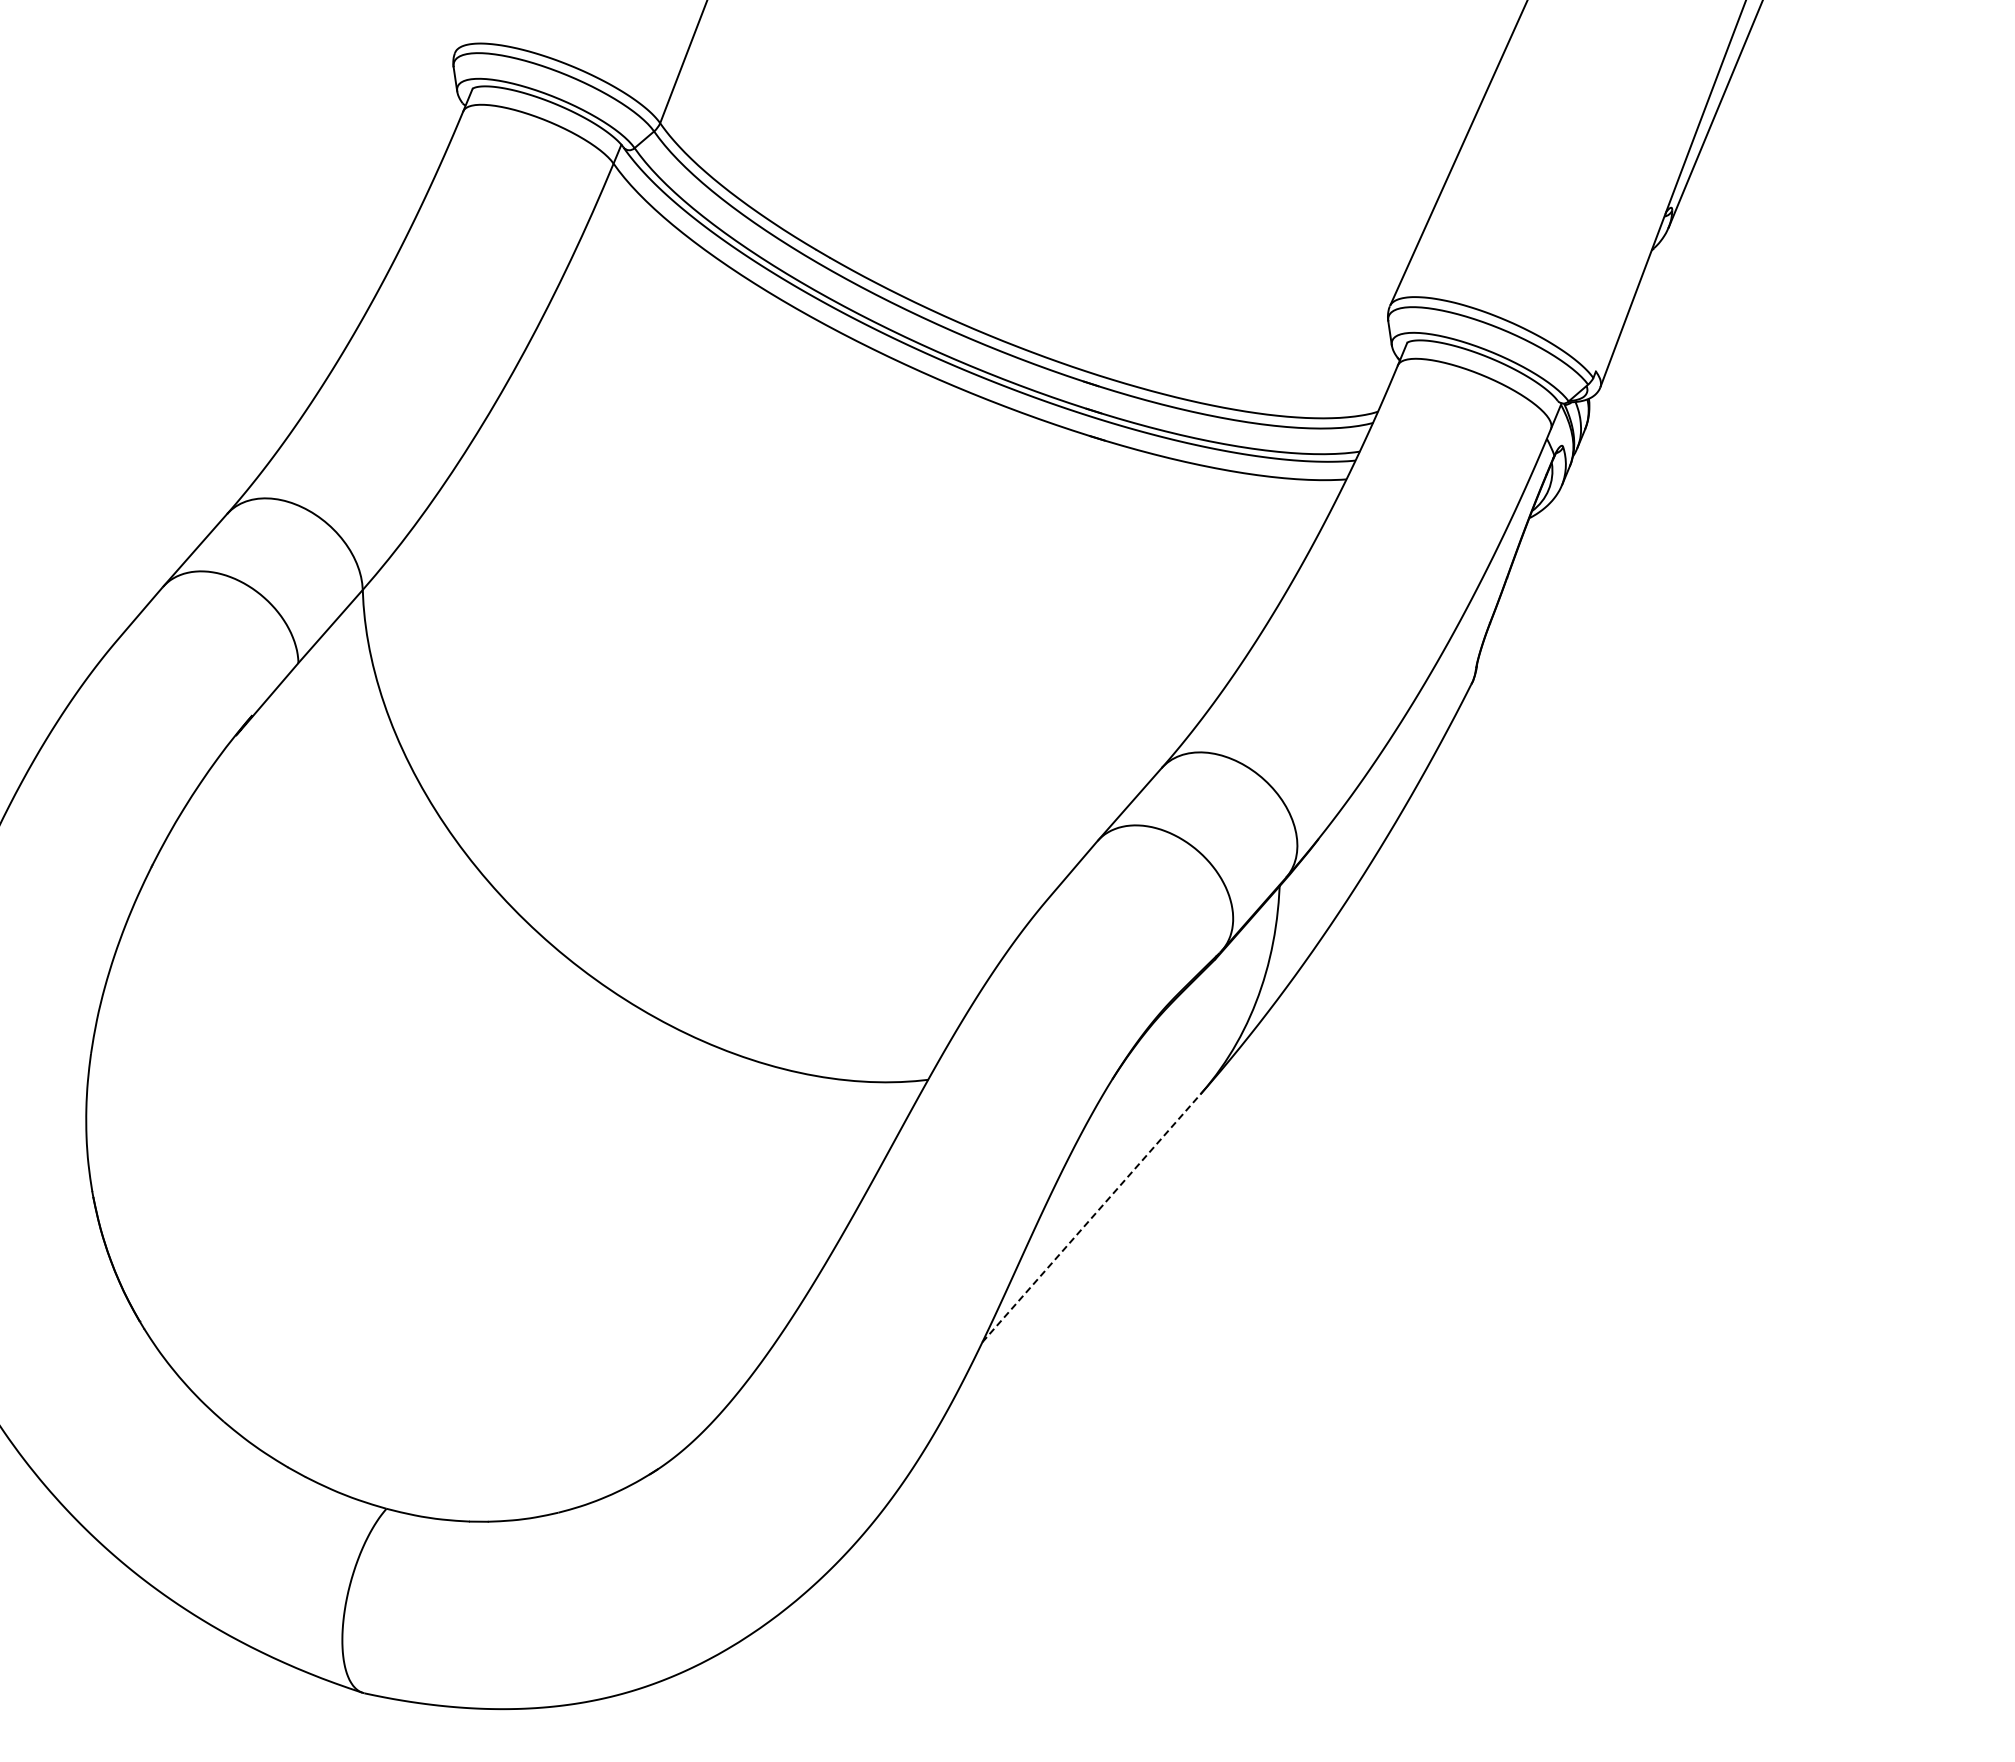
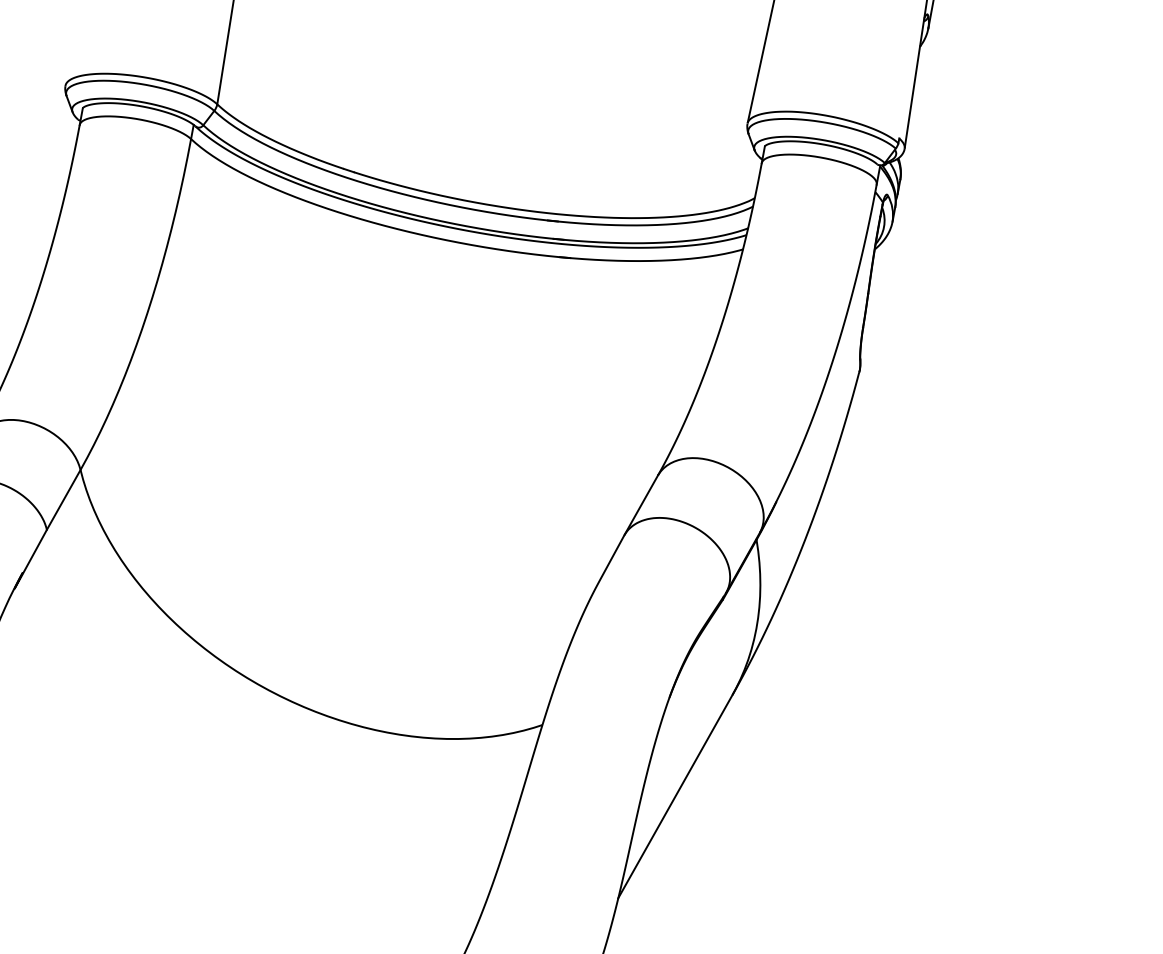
line: (1091, 1217) -> (675, 796), dashed -> solid

